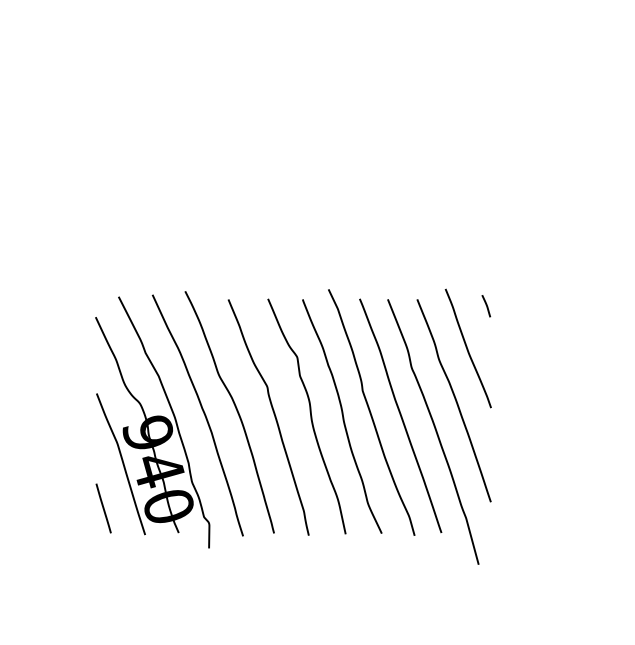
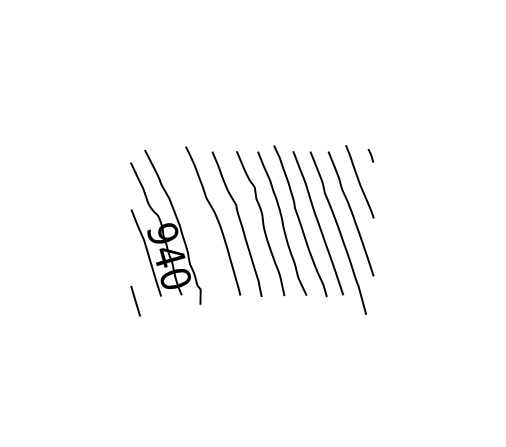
curve: (202, 413) -> (196, 221), removed
line: (103, 507) -> (135, 300), moved

